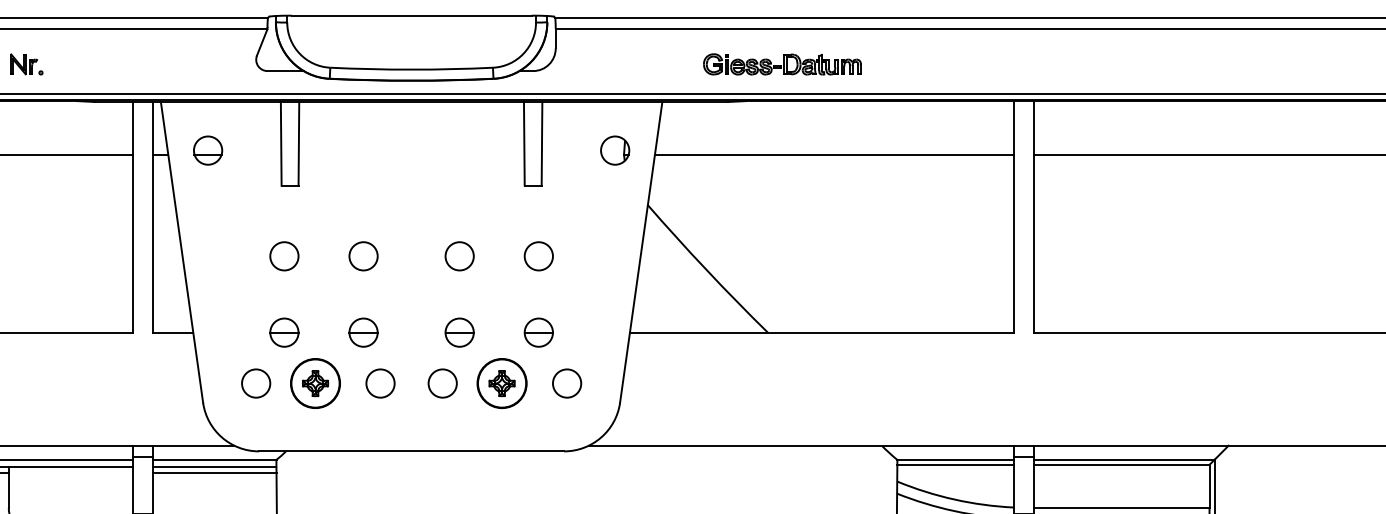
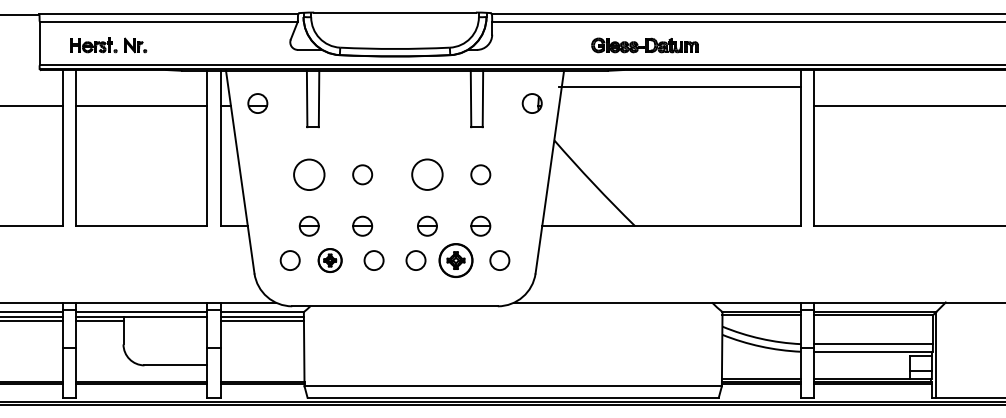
line: (833, 154) -> (679, 87), moved
circle: (283, 255) -> (308, 174), size x1.6
circle: (459, 255) -> (427, 174), size x1.6
part: (314, 383) -> (329, 260), size x0.7

